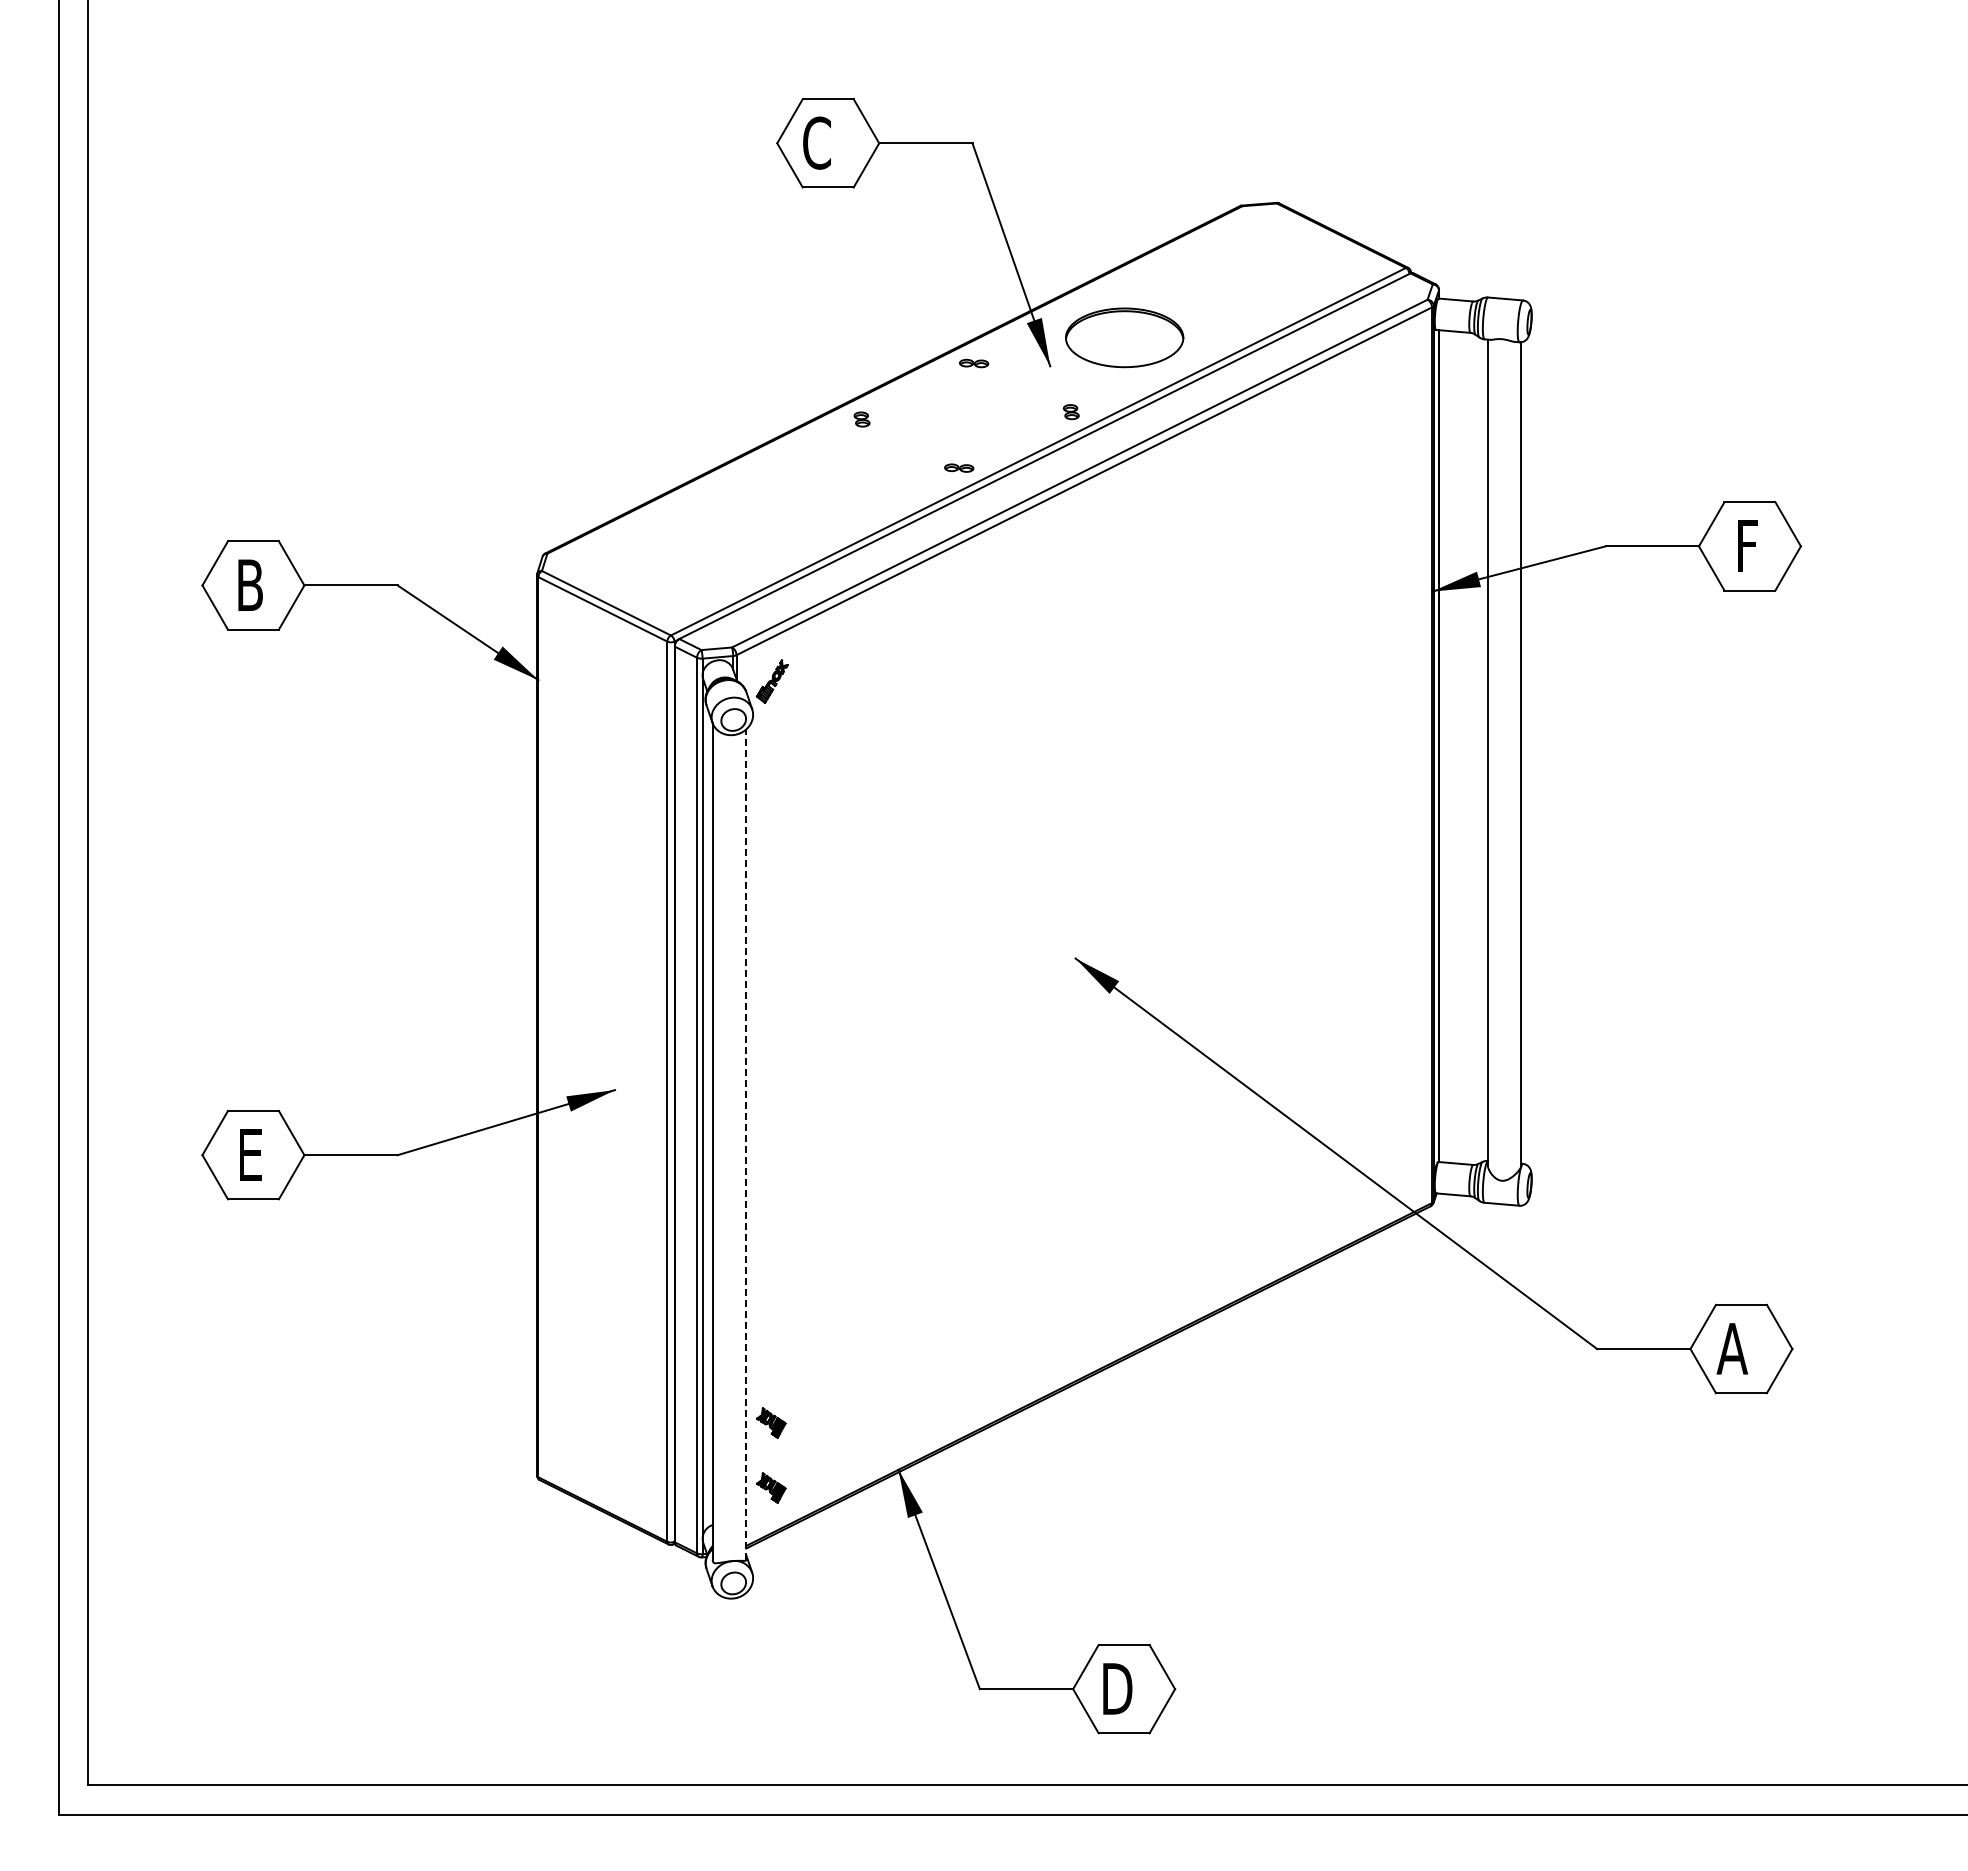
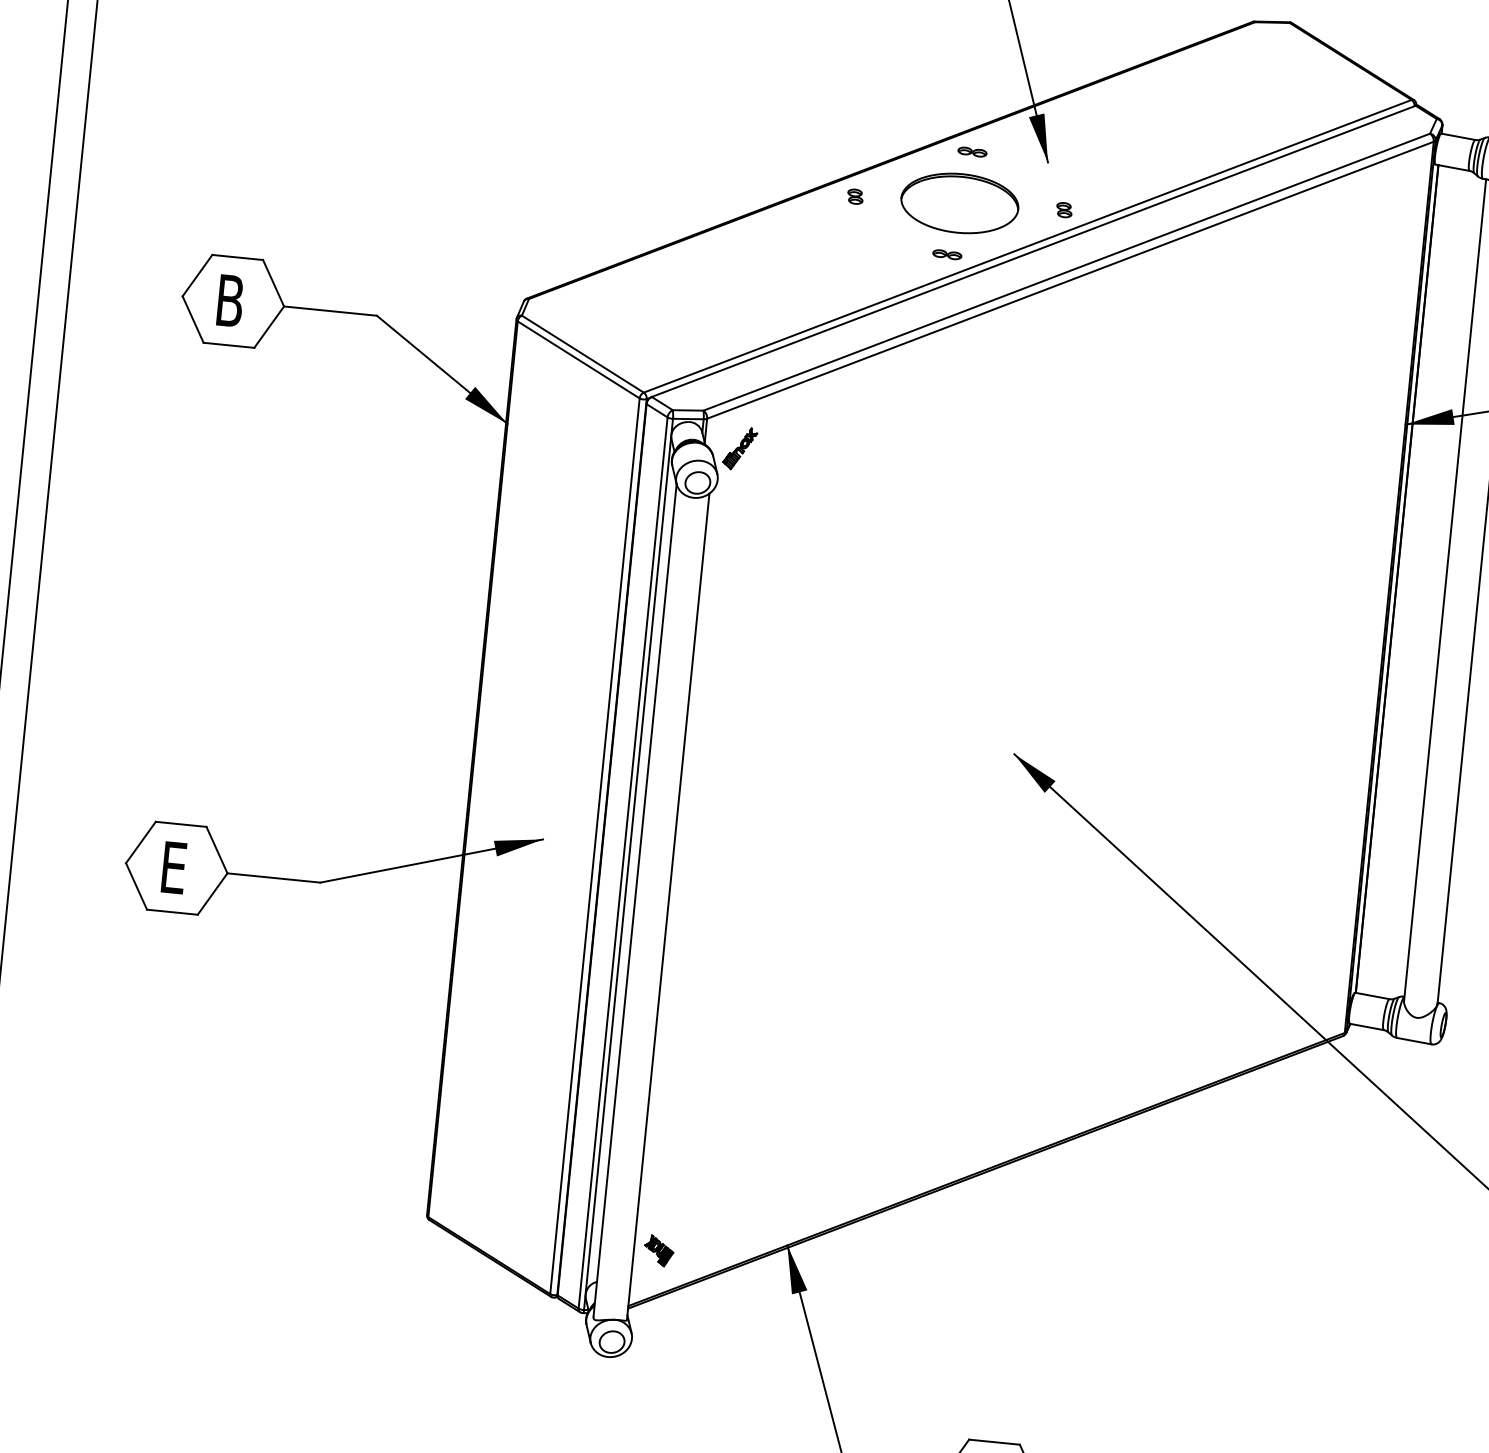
part: (1124, 337) -> (959, 203), moved
line: (746, 1144) -> (668, 906), dashed -> solid
part: (771, 1422) -> (665, 1185), removed

